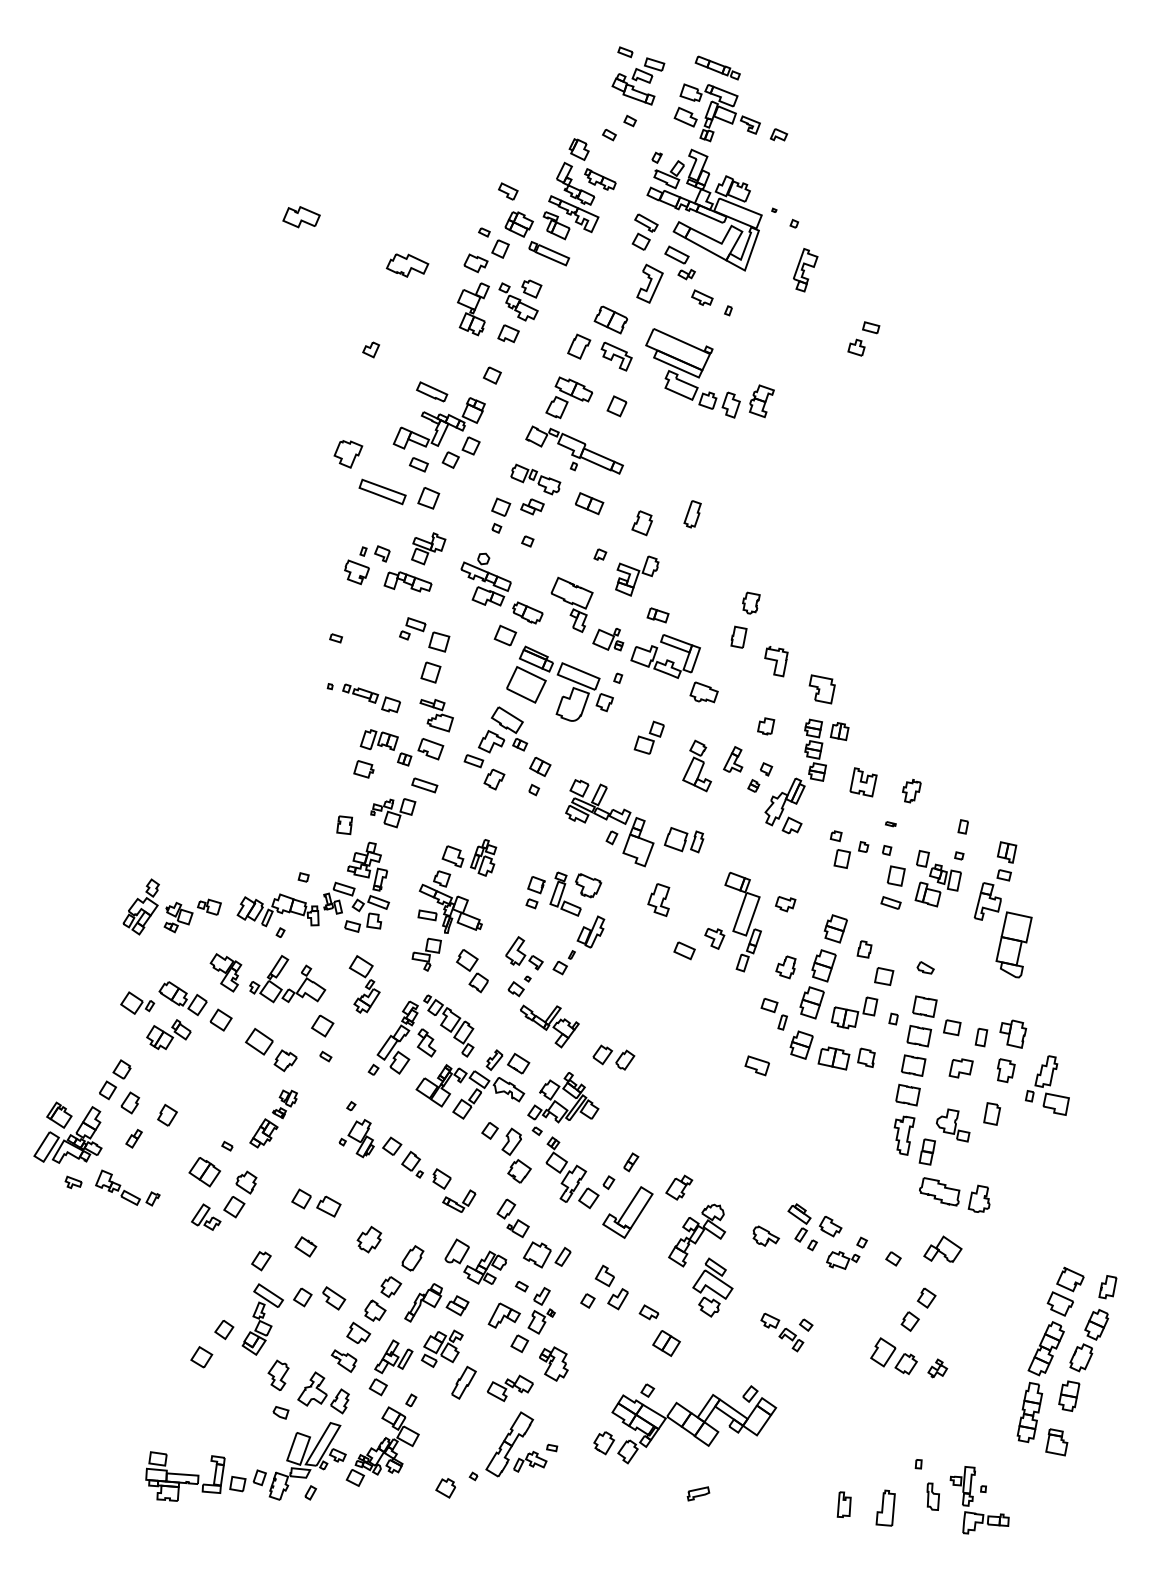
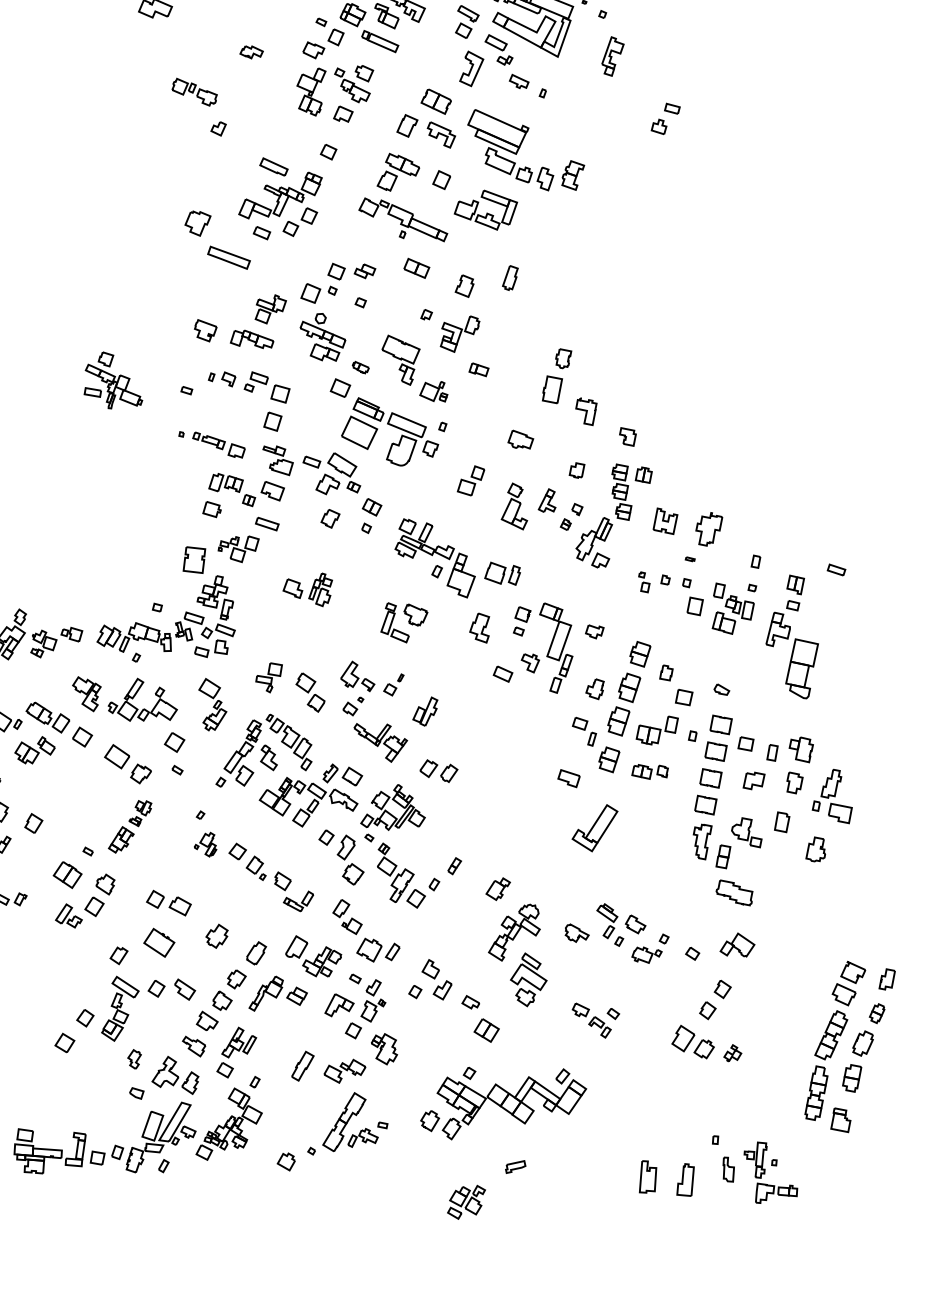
part: (407, 265) -> (251, 52), size x0.6
part: (535, 479) -> (194, 92), moved
part: (428, 498) -> (310, 293), moved
part: (374, 553) -> (221, 378), moved
part: (527, 612) -> (360, 367), size x0.6
part: (738, 636) -> (551, 388), size x1.4
part: (665, 656) -> (485, 210), moved
part: (821, 689) -> (627, 437), size x0.7
part: (473, 761) -> (311, 462), moved
part: (911, 790) -> (708, 528), size x1.6
part: (344, 825) -> (194, 560), size x1.6
part: (839, 849) -> (643, 582), size x0.6
part: (535, 892) -> (522, 621), moved
part: (449, 901) -> (112, 379), moved
part: (890, 902) -> (836, 569), moved
part: (590, 931) -> (424, 711), moved
part: (846, 1058) -> (650, 771), size x0.7
part: (356, 1138) -> (205, 844), size x0.7
part: (978, 1198) -> (815, 849), moved
part: (627, 1212) -> (594, 828), moved
part: (305, 1246) -> (159, 942), size x1.6
part: (1096, 1324) -> (876, 1013), size x0.7
part: (441, 1348) -> (465, 1202), moved
part: (278, 1374) -> (134, 1058), size x0.7
part: (843, 1504) -> (647, 1176), size x1.4

